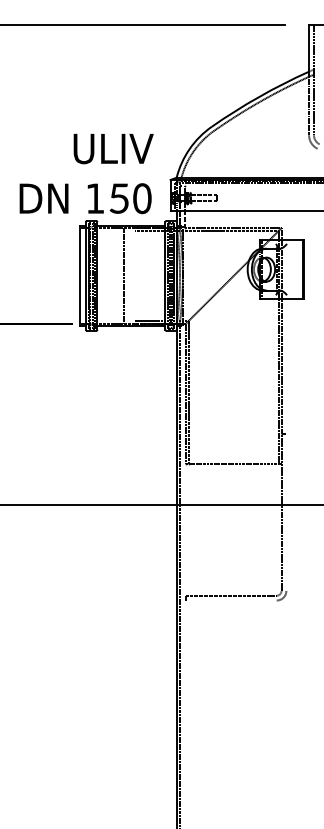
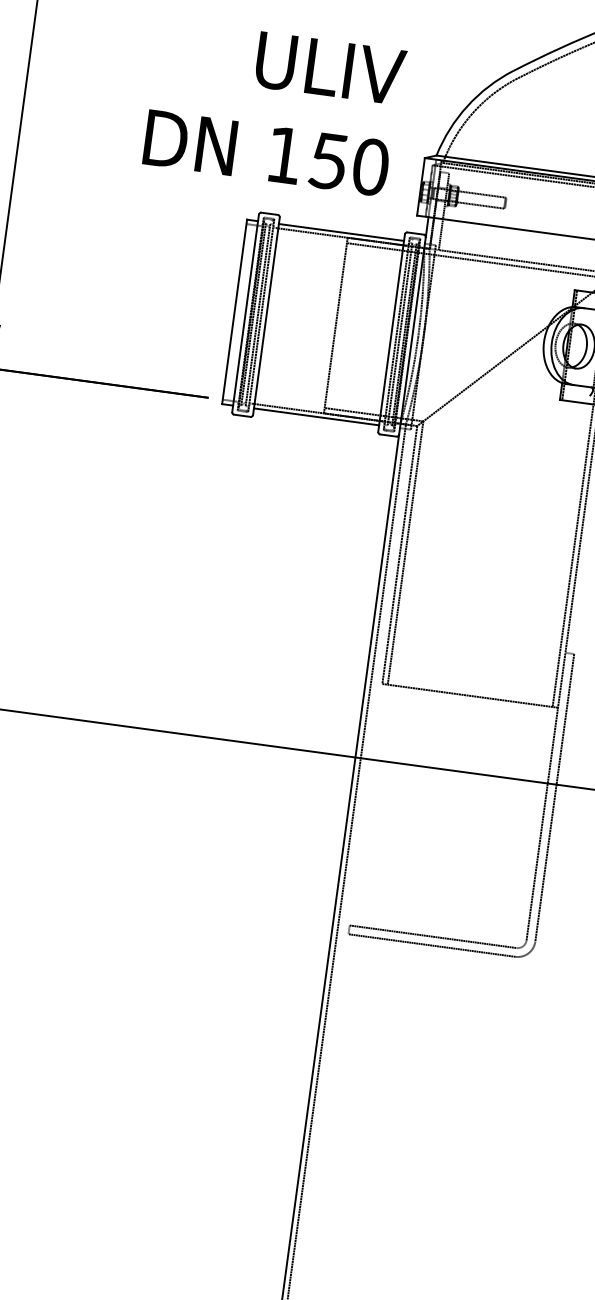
text: (86, 174) -> (274, 108), moved
line: (124, 275) -> (336, 324), moved
line: (286, 512) -> (555, 797), added
line: (230, 600) -> (430, 945), added

